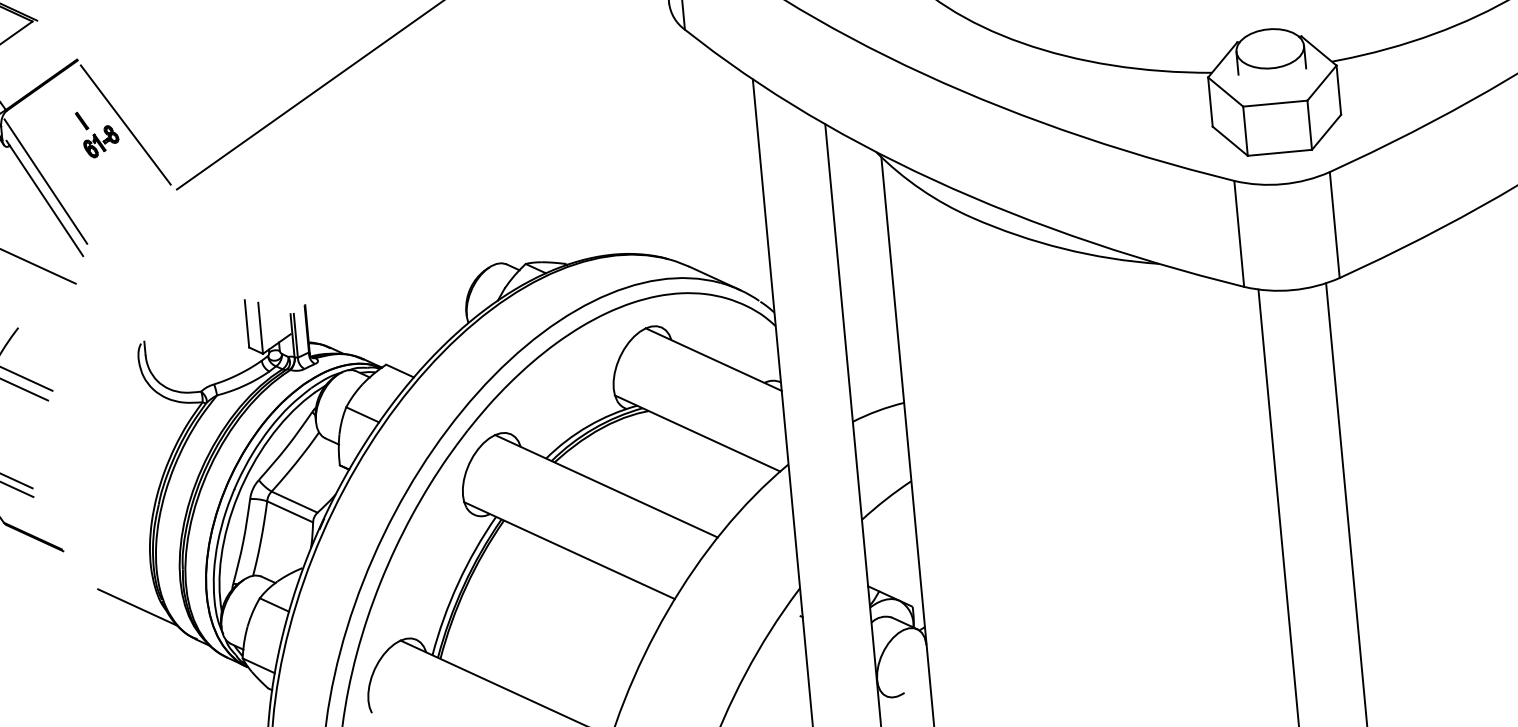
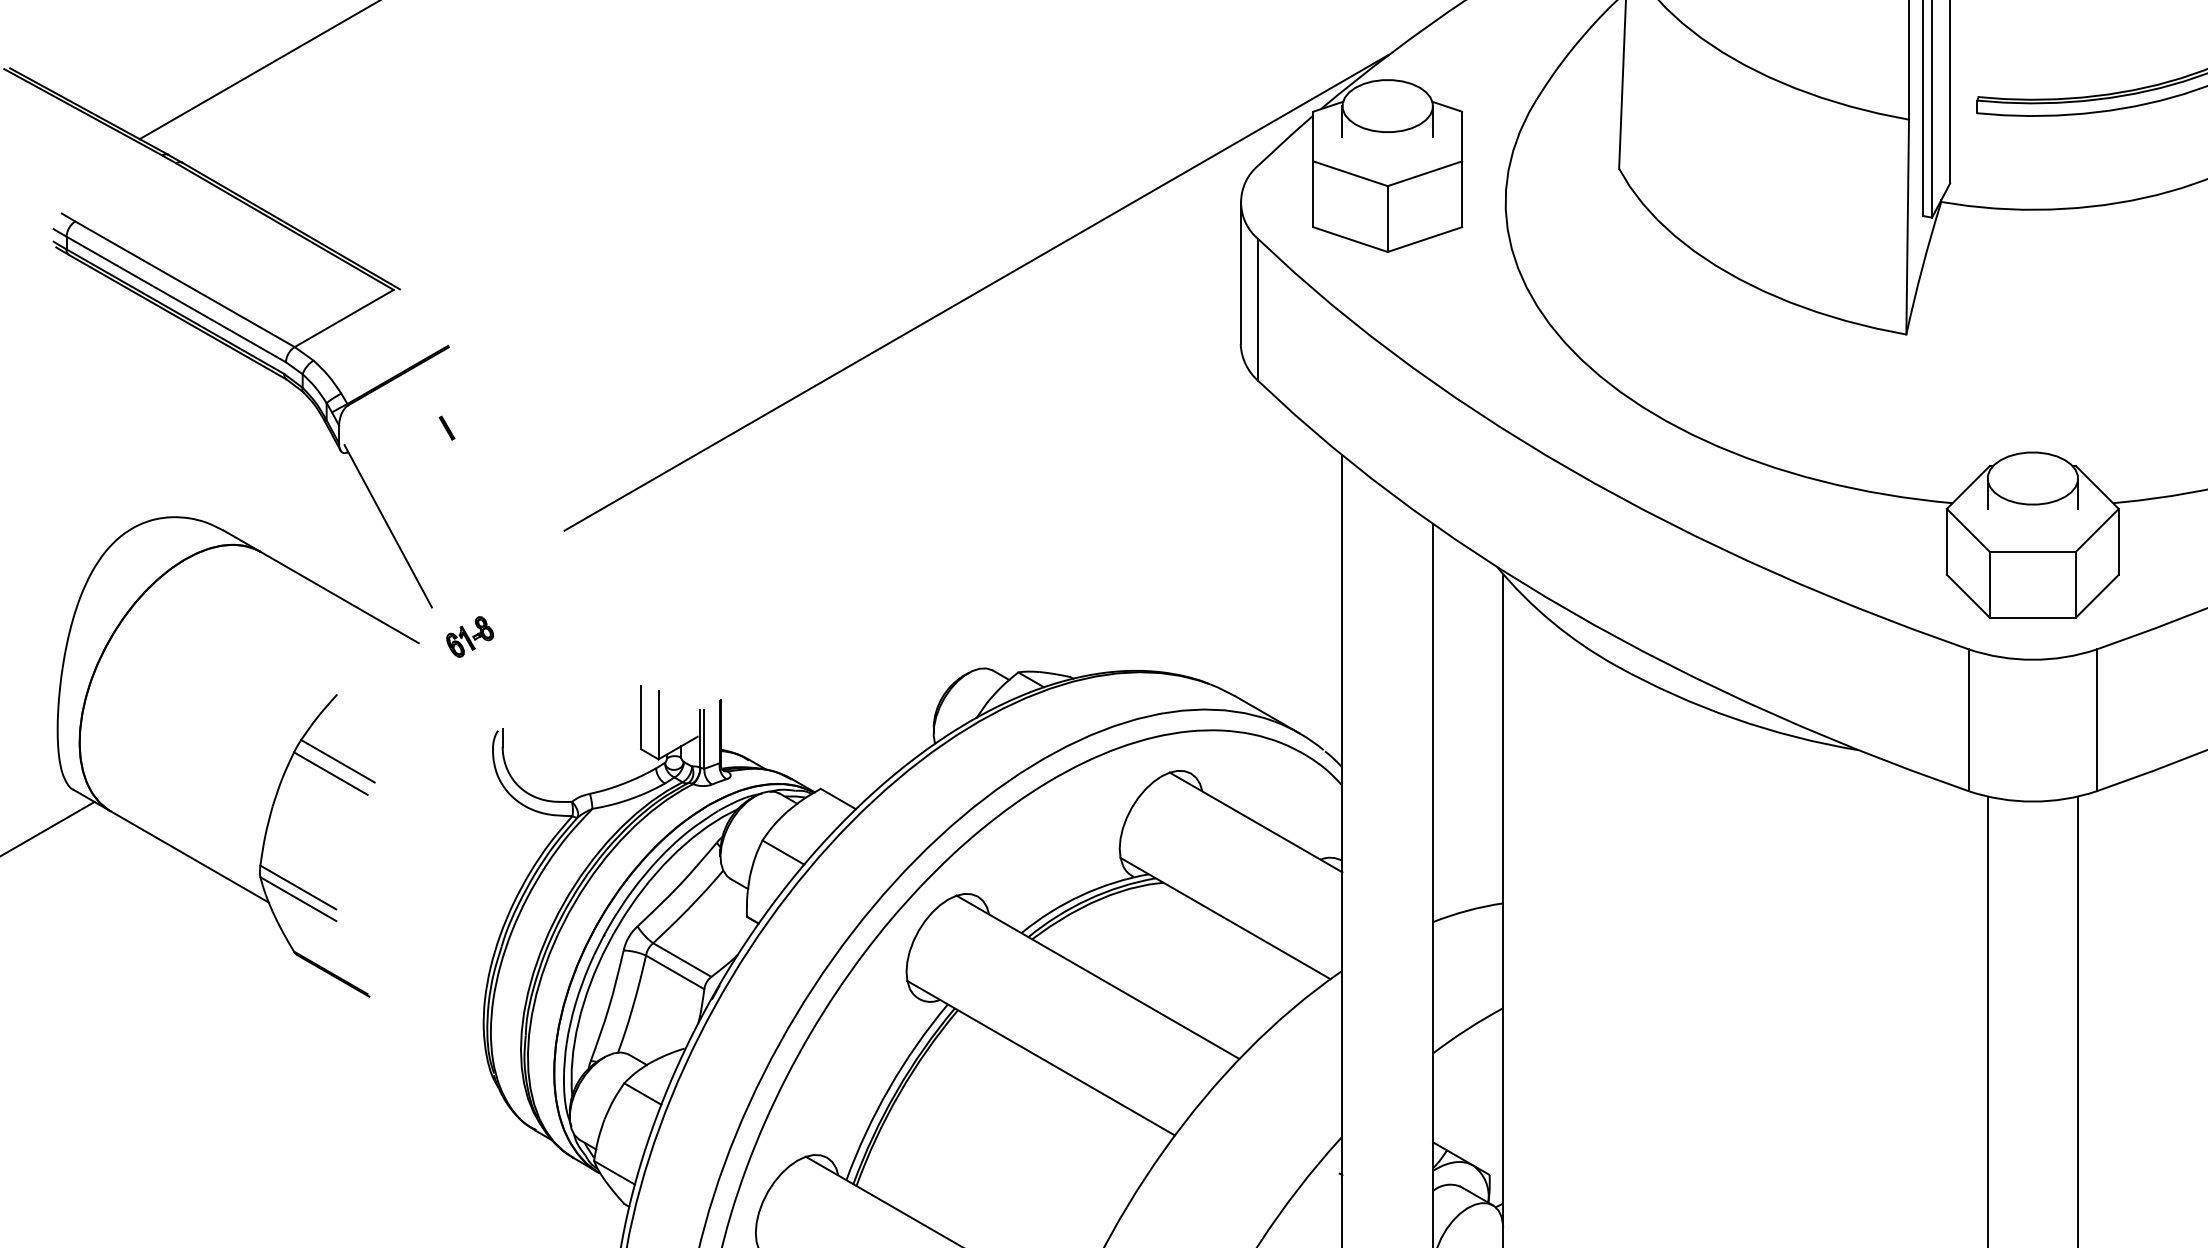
line: (125, 124) -> (504, 438), removed
part: (100, 141) -> (469, 636), moved
line: (45, 181) -> (391, 503), removed
line: (137, 607) -> (460, 1080), removed

